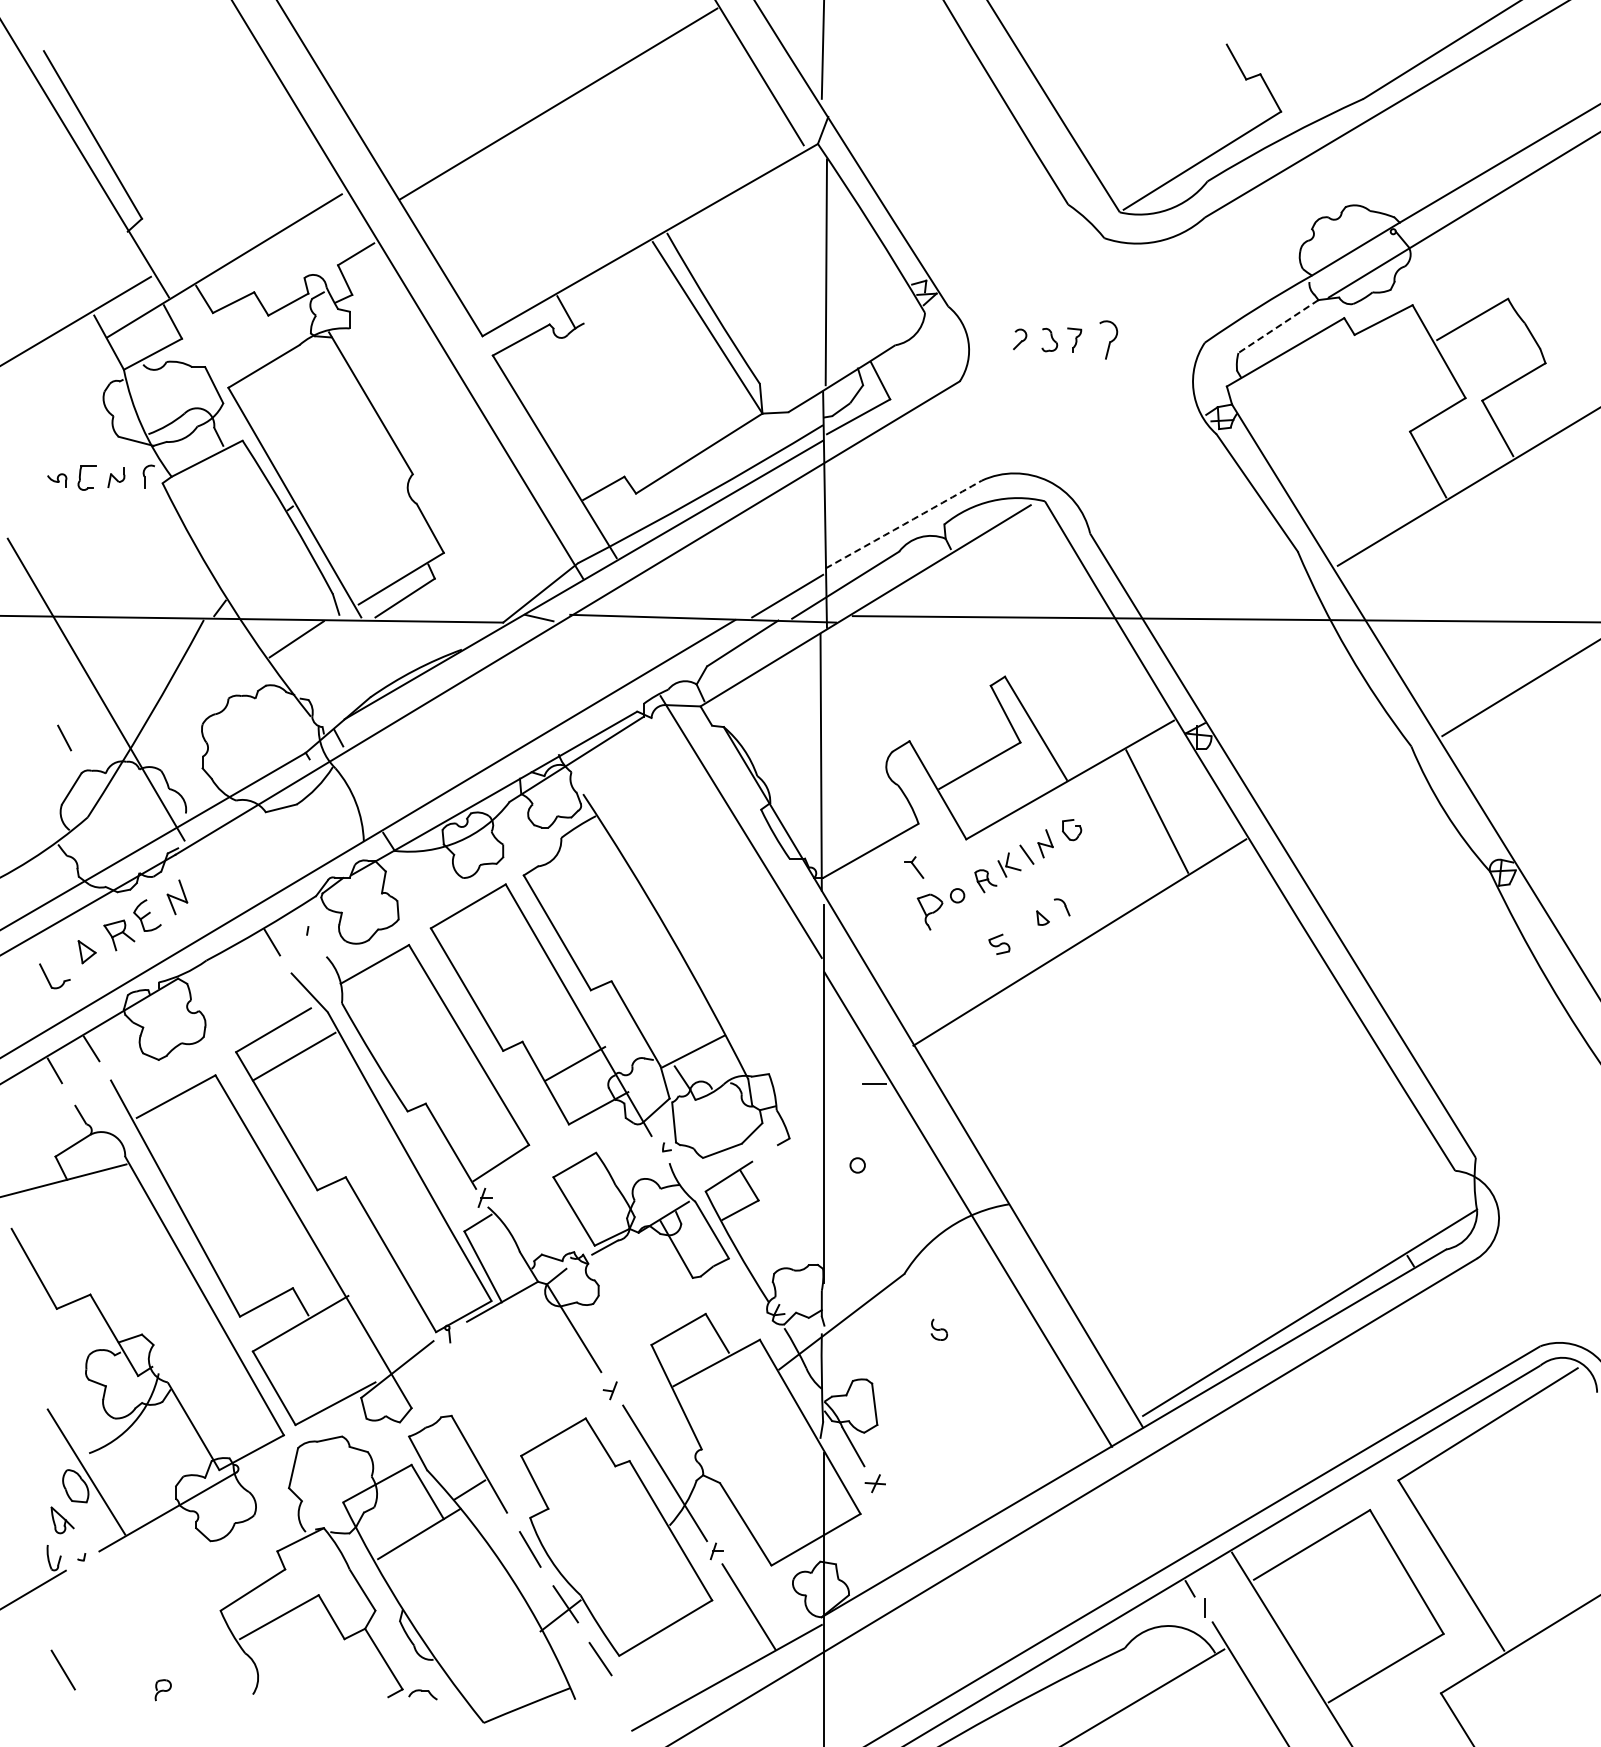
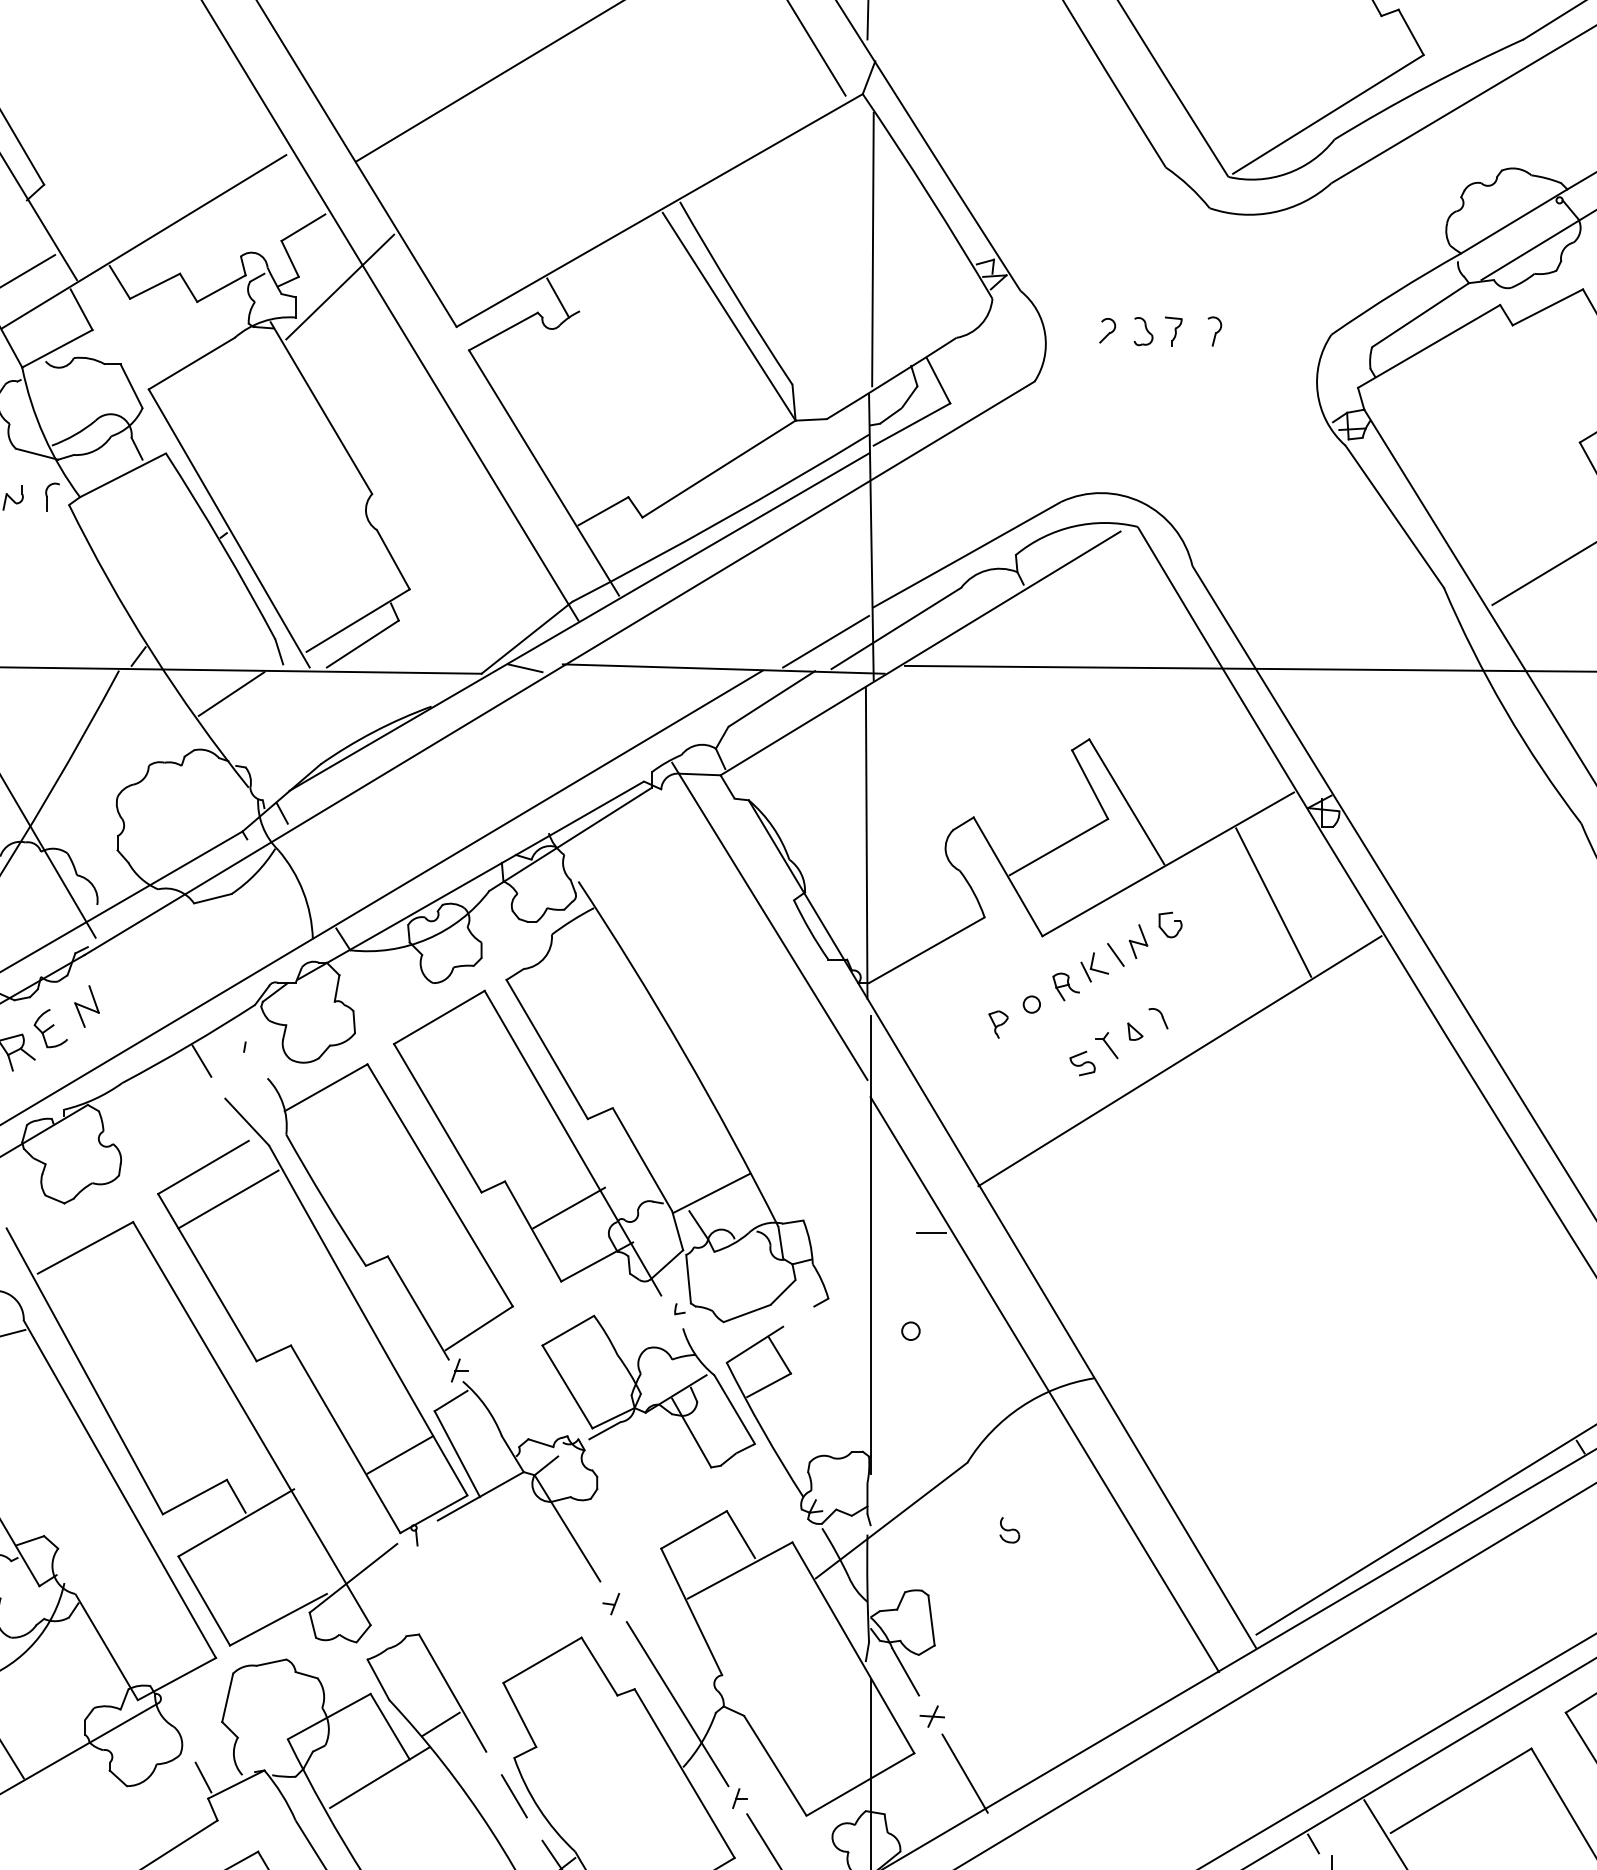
line: (385, 303) -> (339, 287), added
line: (1278, 326) -> (1420, 315), dashed -> solid
part: (1108, 339) -> (1214, 330), size x0.62
arc: (903, 524) -> (966, 554), dashed -> solid
part: (914, 867) -> (1106, 1045), moved
part: (929, 912) -> (997, 1024), size x0.62
line: (436, 1267) -> (400, 1454), added
line: (902, 1530) -> (965, 1773), added
line: (273, 1533) -> (203, 1776), added

